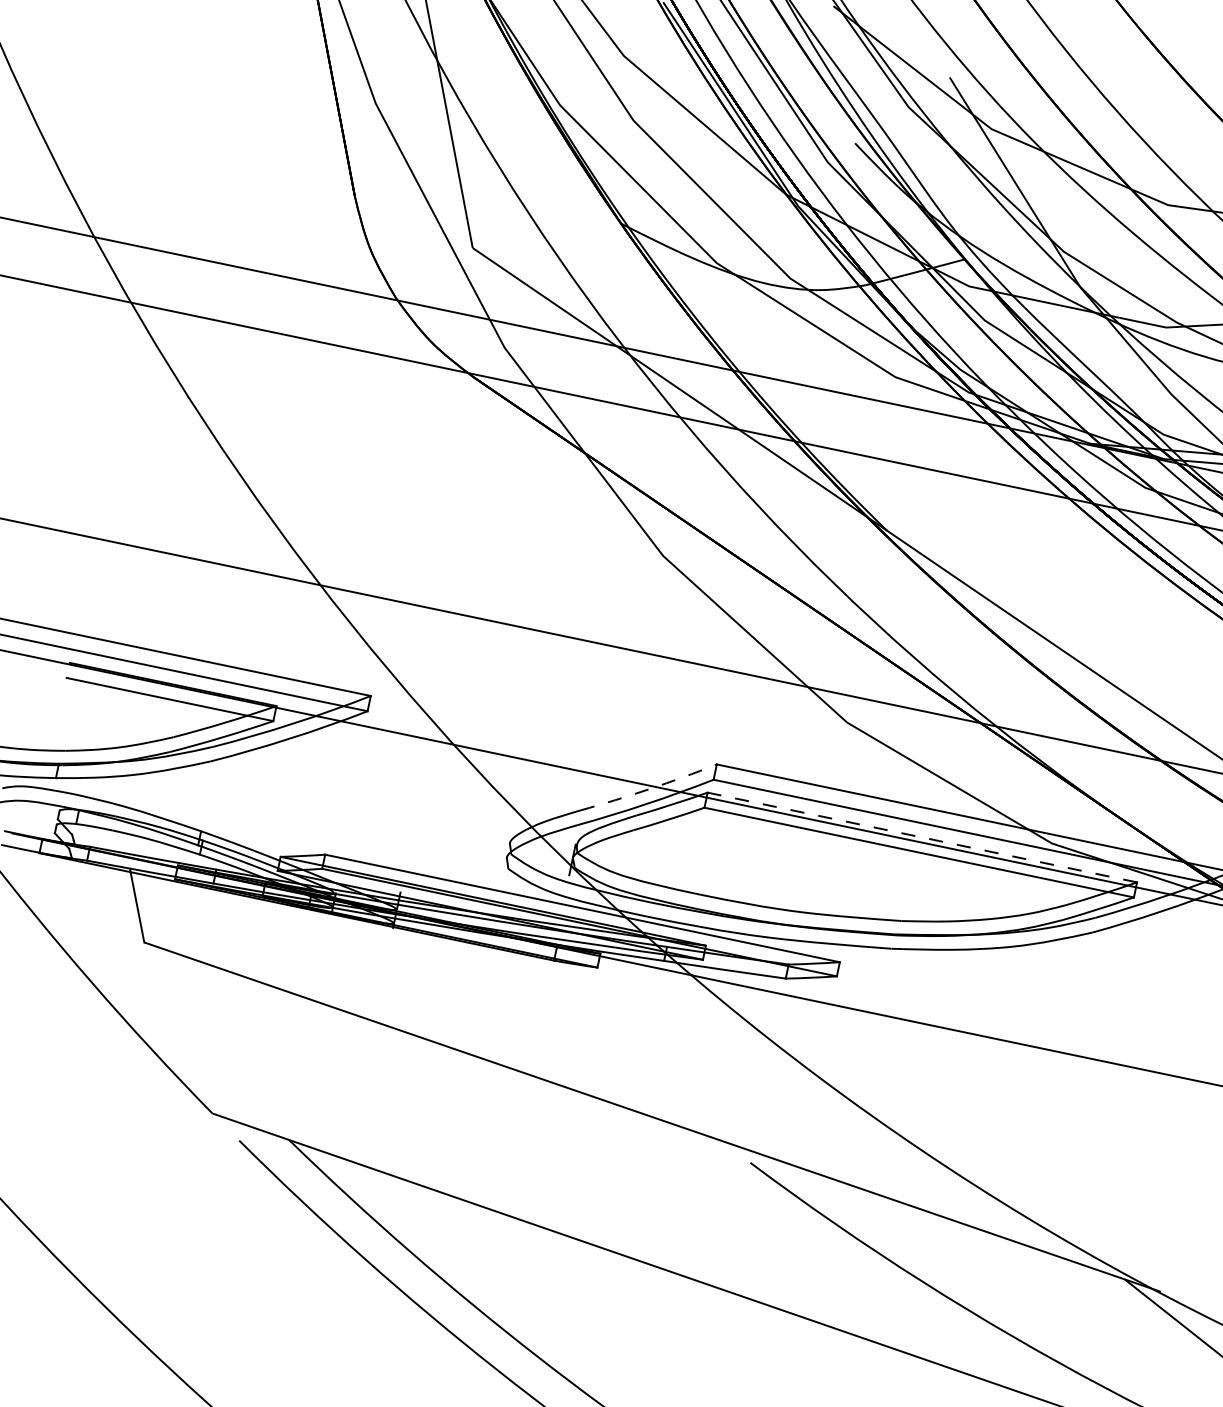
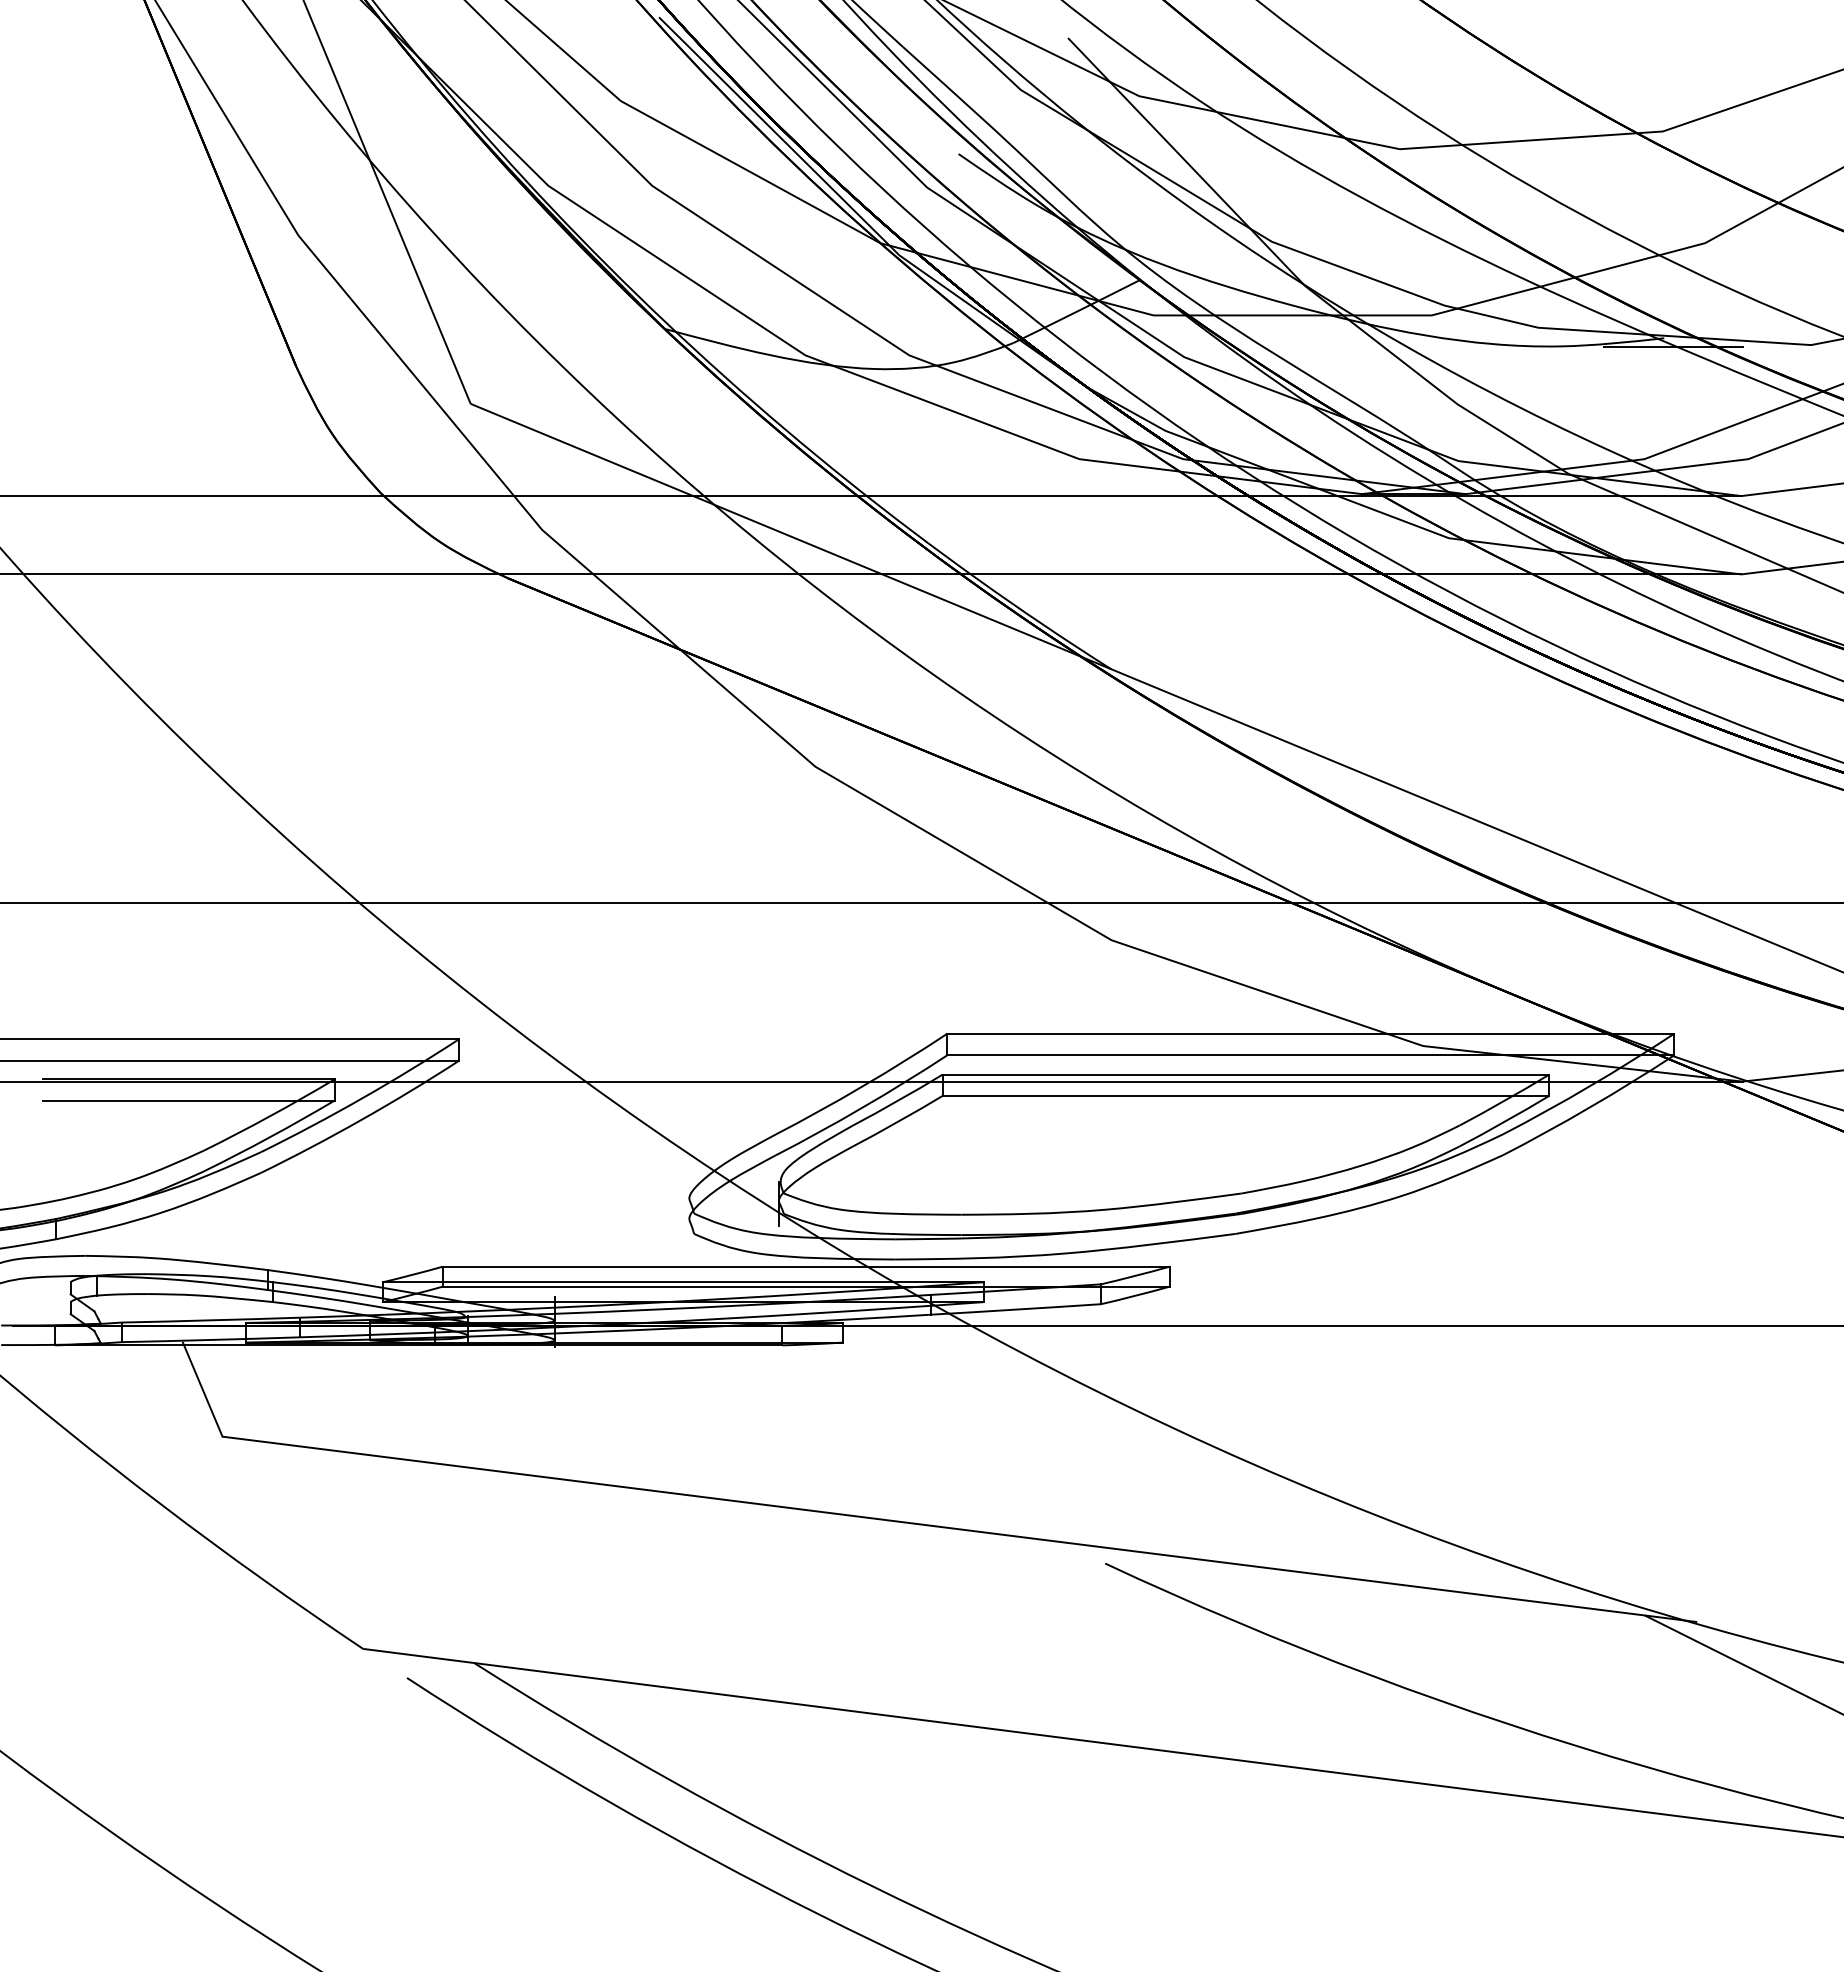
arc: (649, 789) -> (862, 1086), dashed -> solid
line: (922, 837) -> (1245, 1074), dashed -> solid

